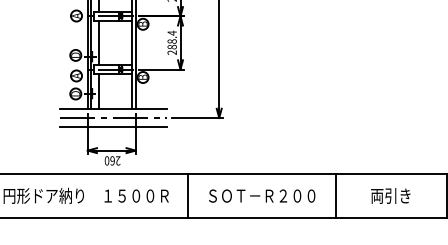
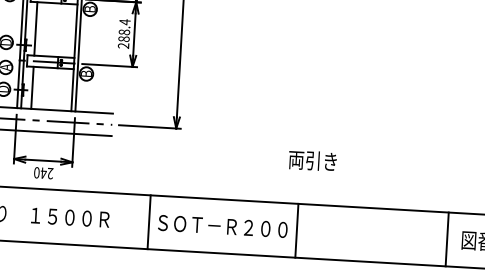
text: (112, 160) -> (43, 172), 260 -> 240
line: (188, 195) -> (149, 221), moved
line: (336, 195) -> (297, 230), moved
text: (390, 195) -> (312, 160), moved

